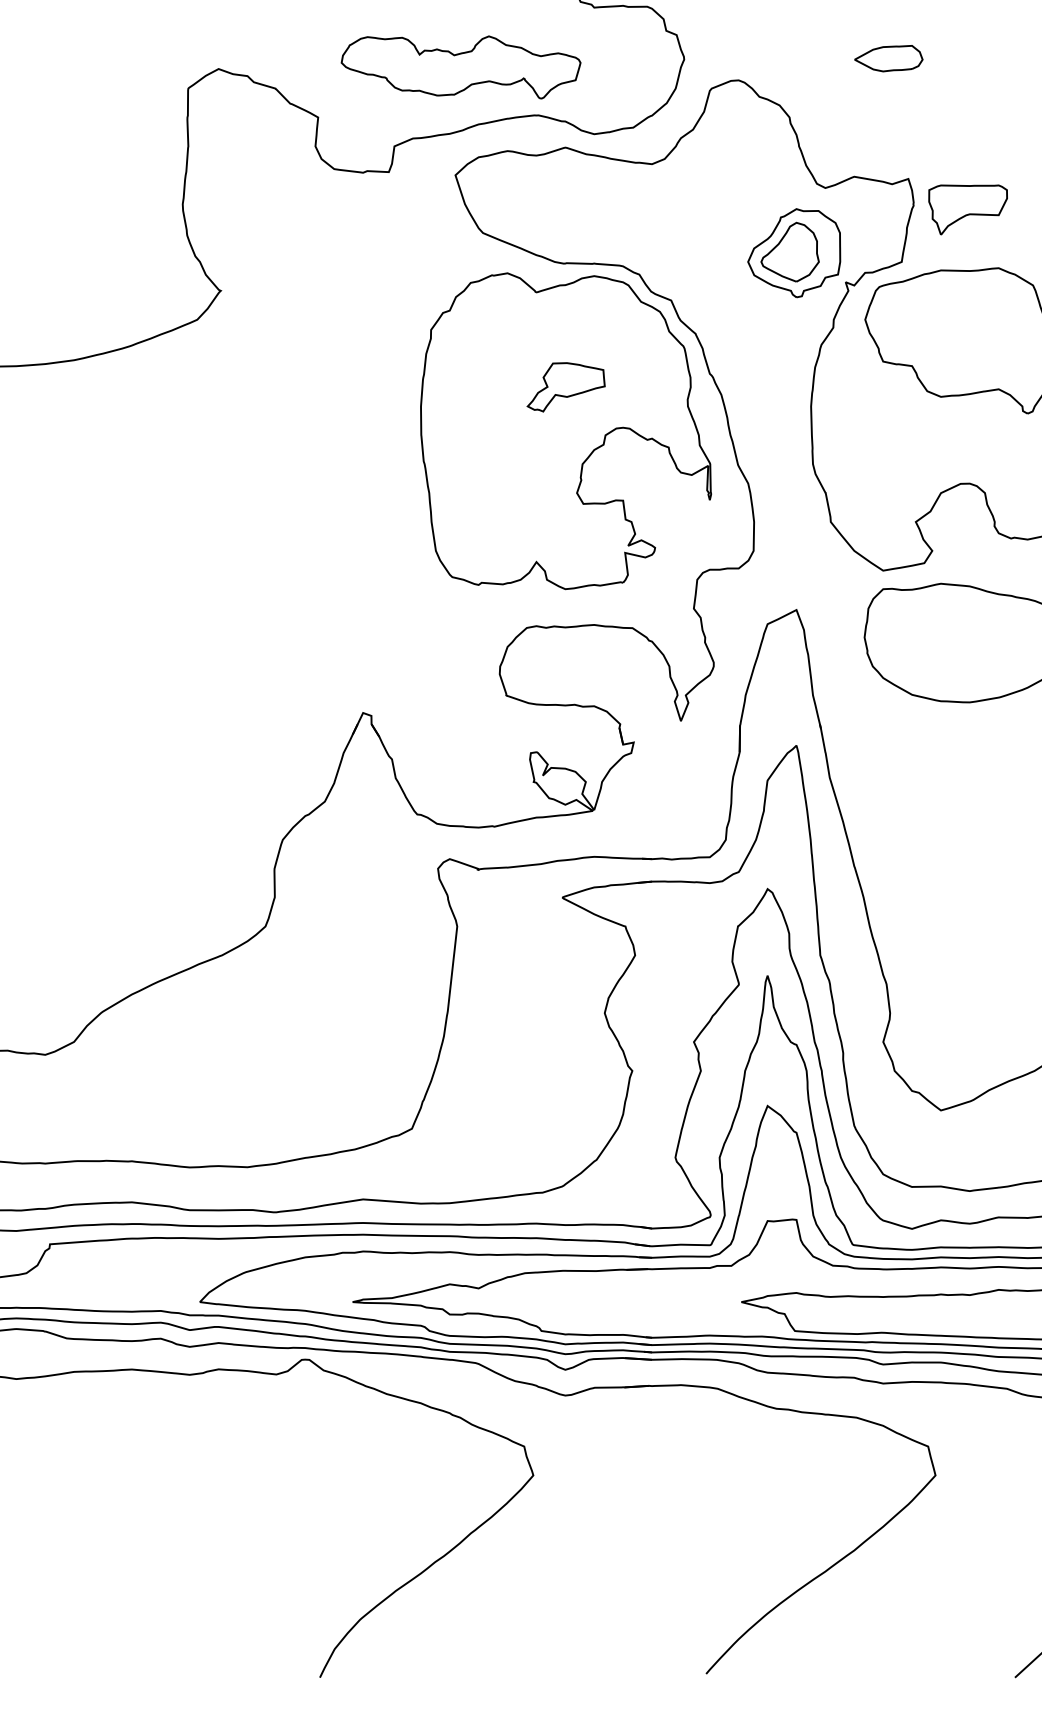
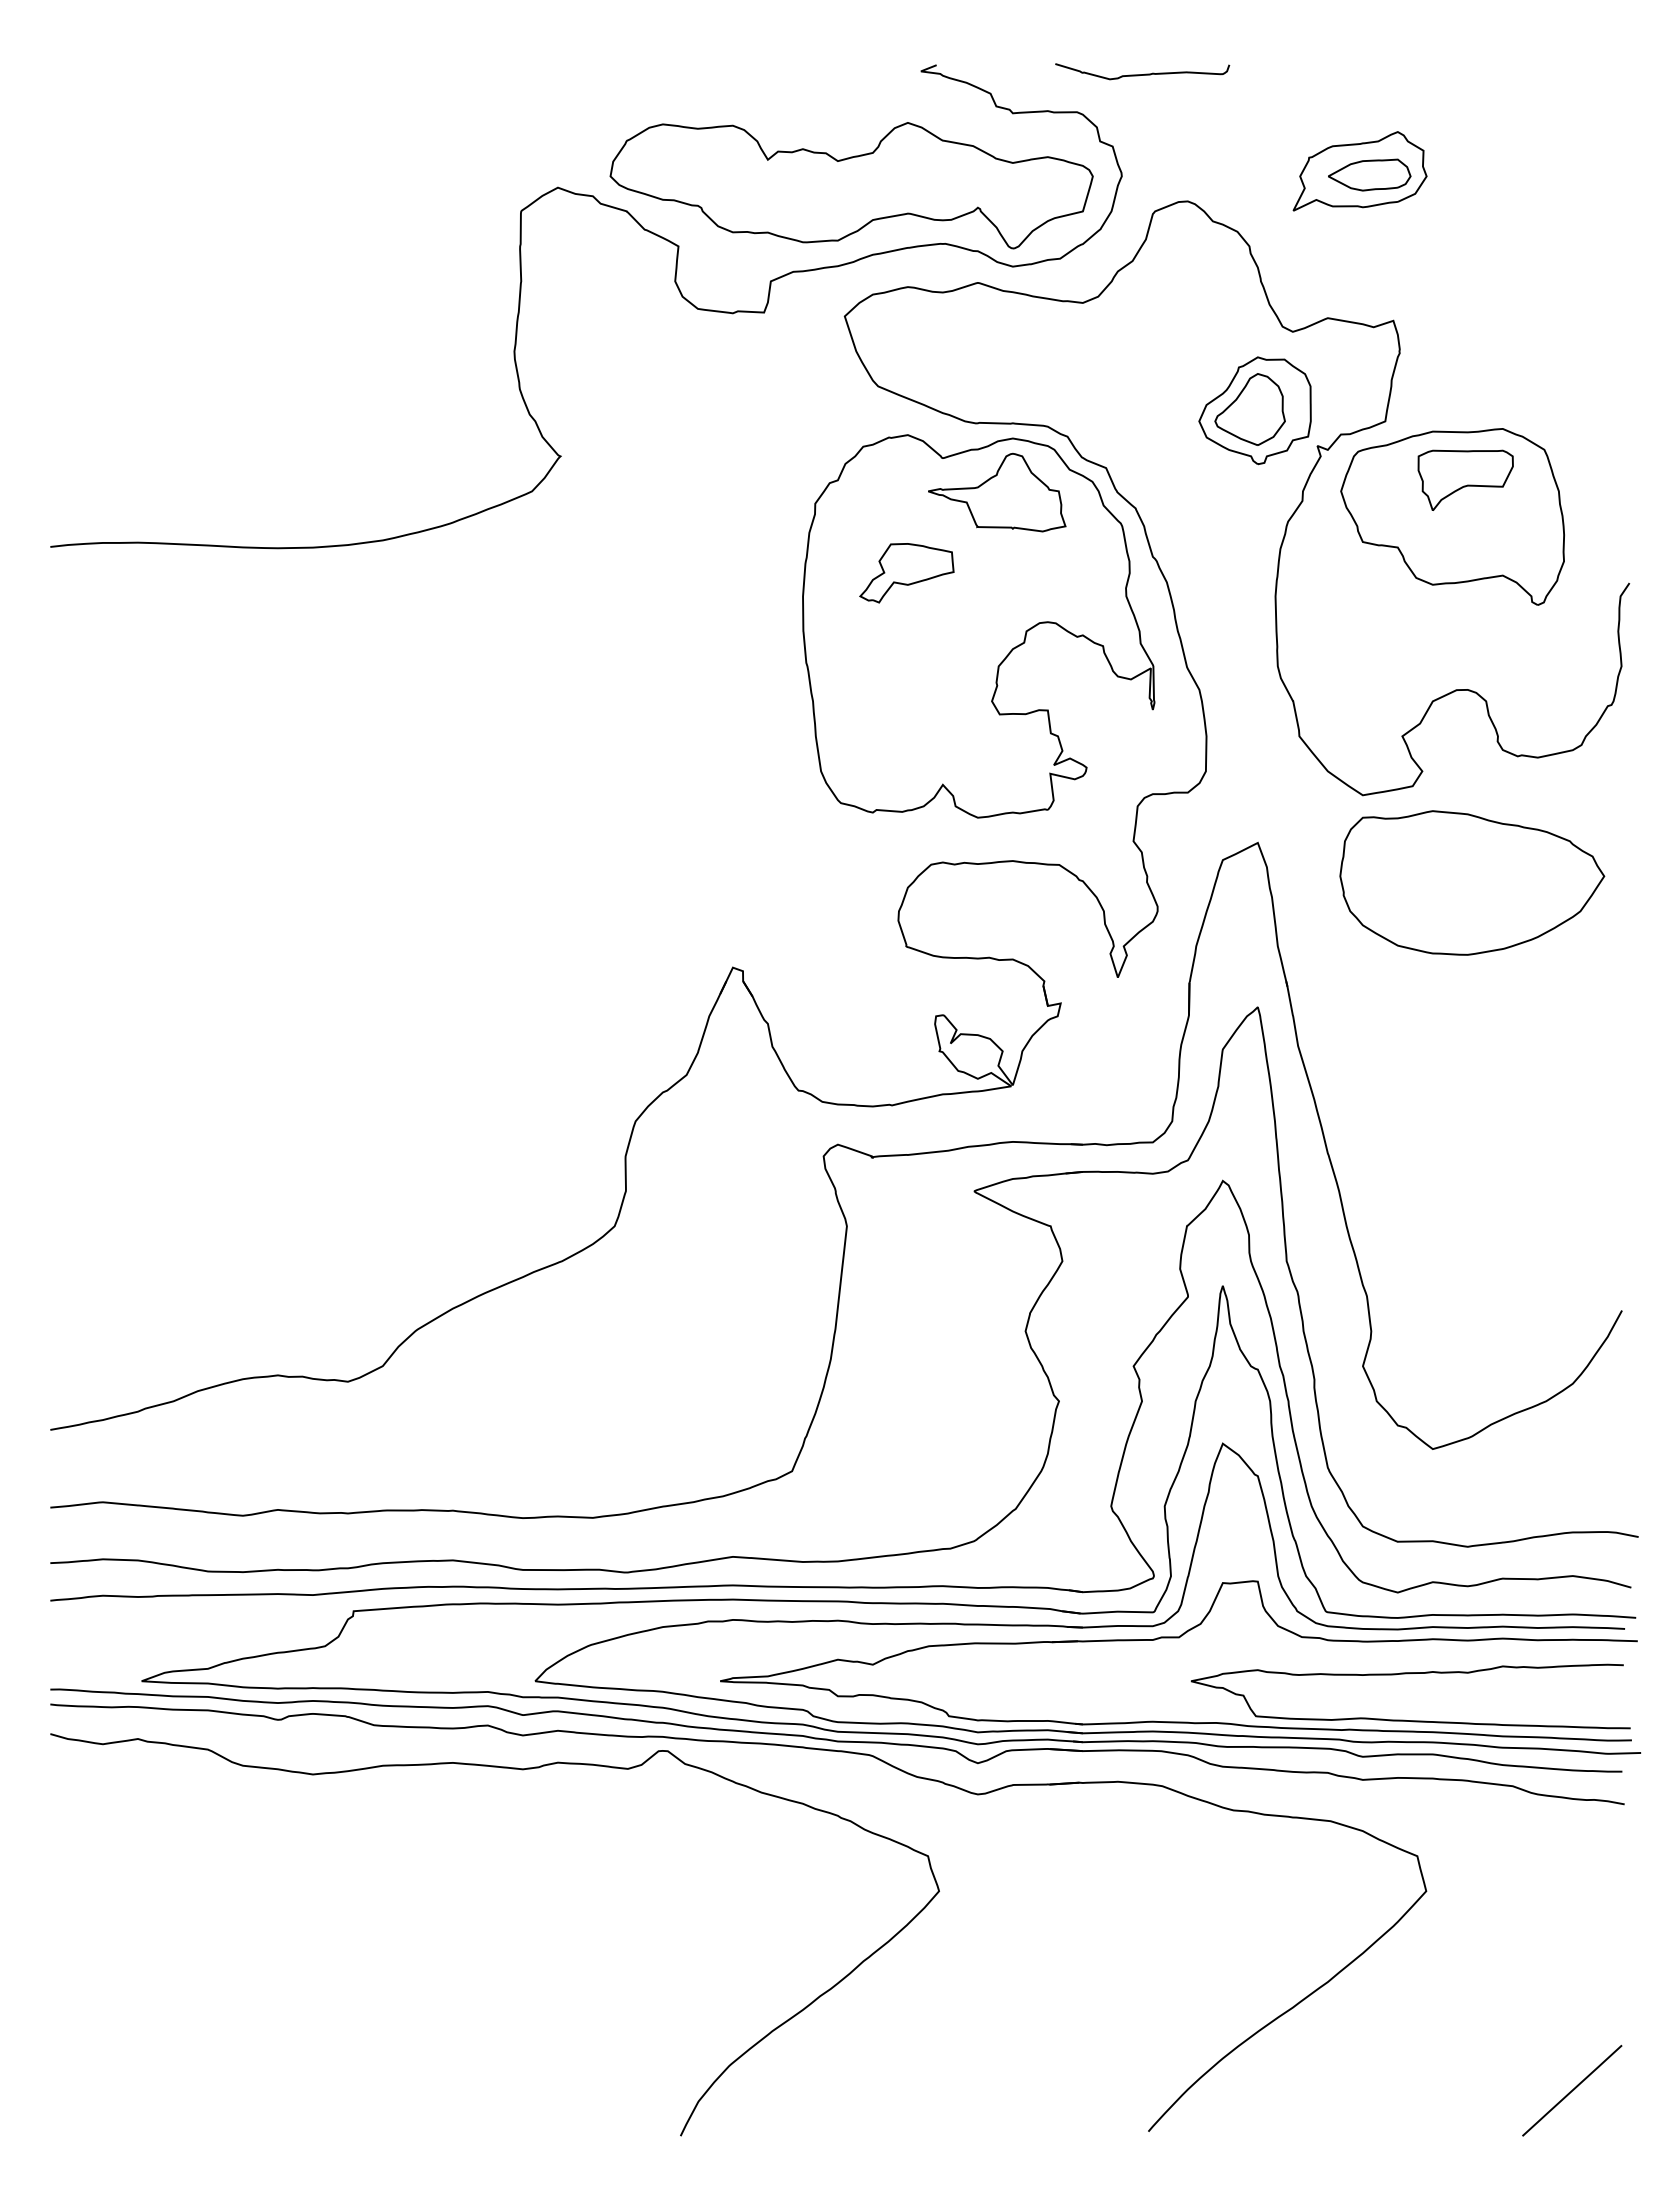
part: (880, 55) -> (1359, 171), added
part: (461, 67) -> (851, 185), size x1.67
part: (967, 209) -> (1465, 479), moved
part: (581, 320) -> (997, 492), added
part: (565, 387) -> (906, 573), moved

